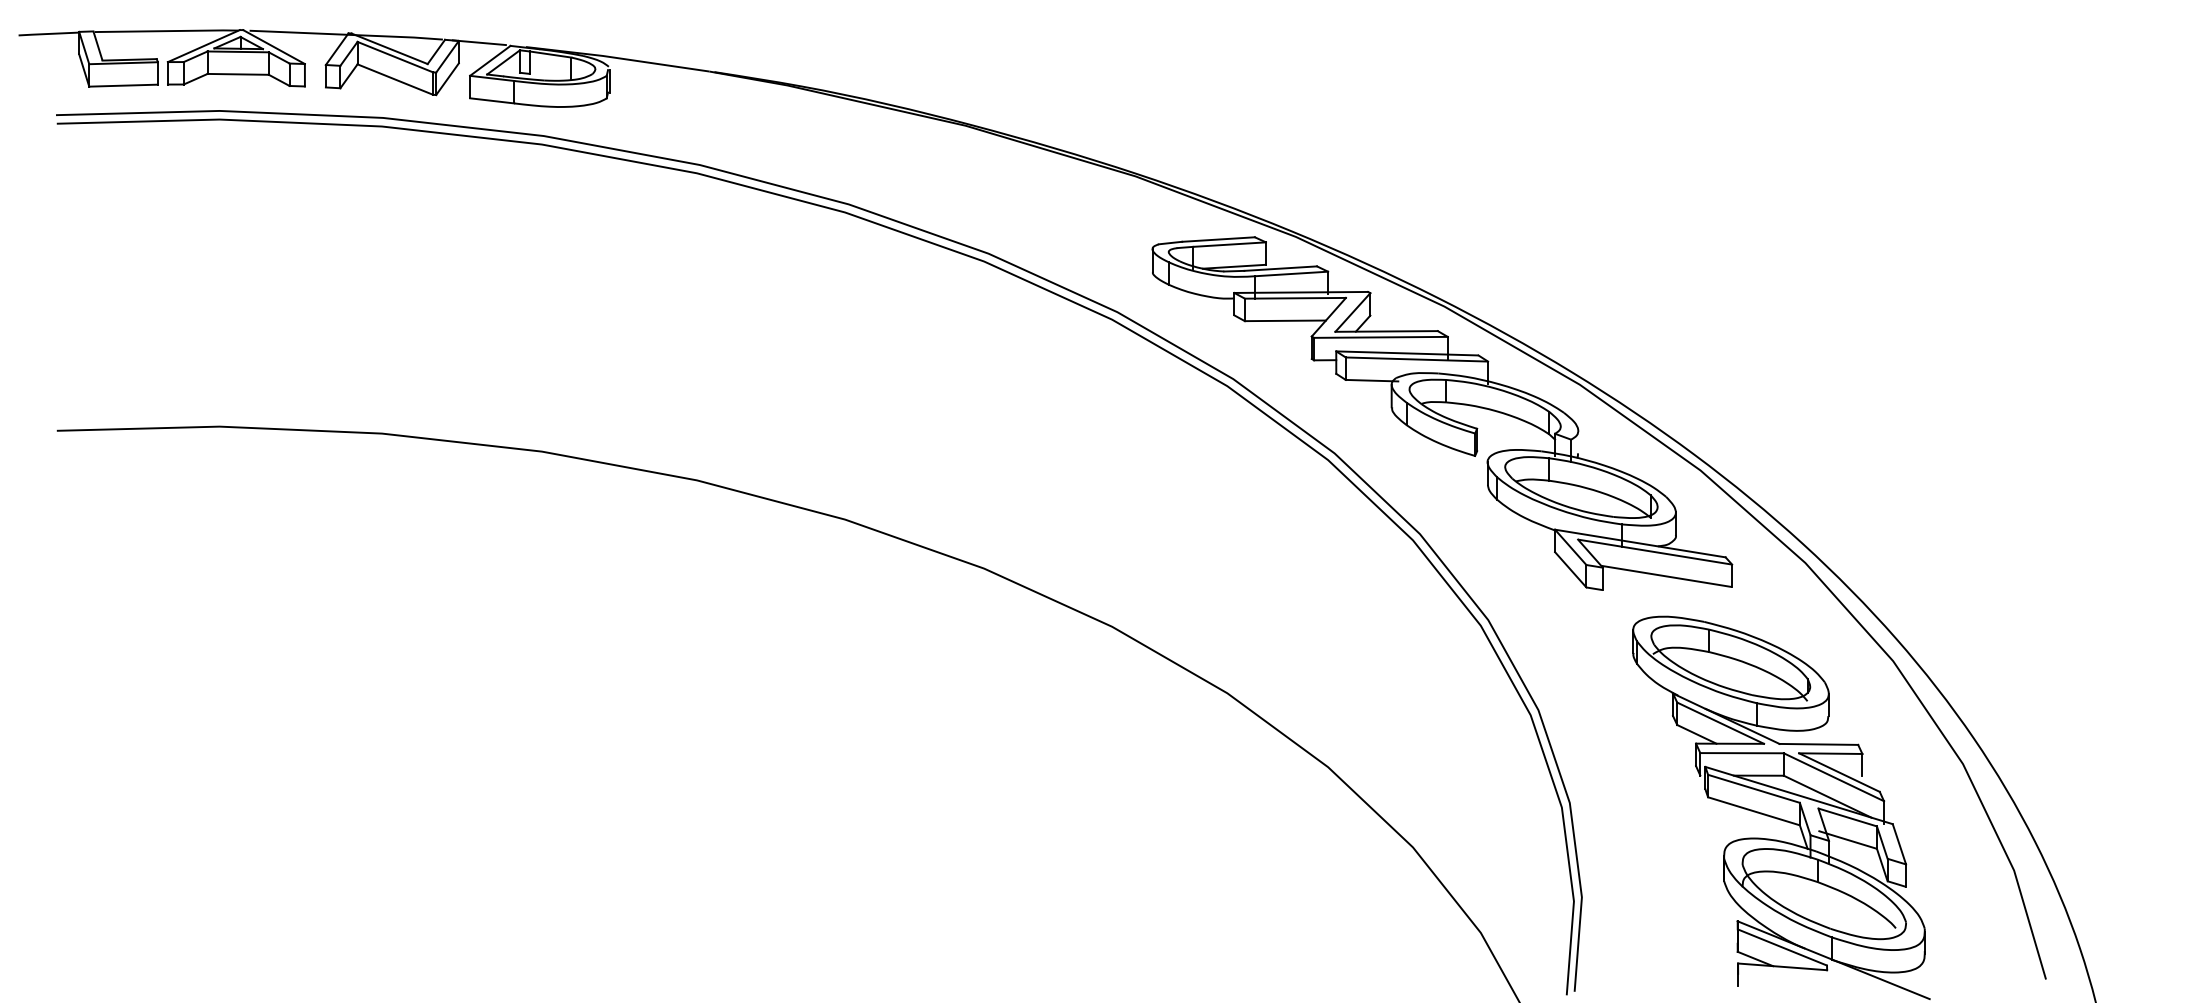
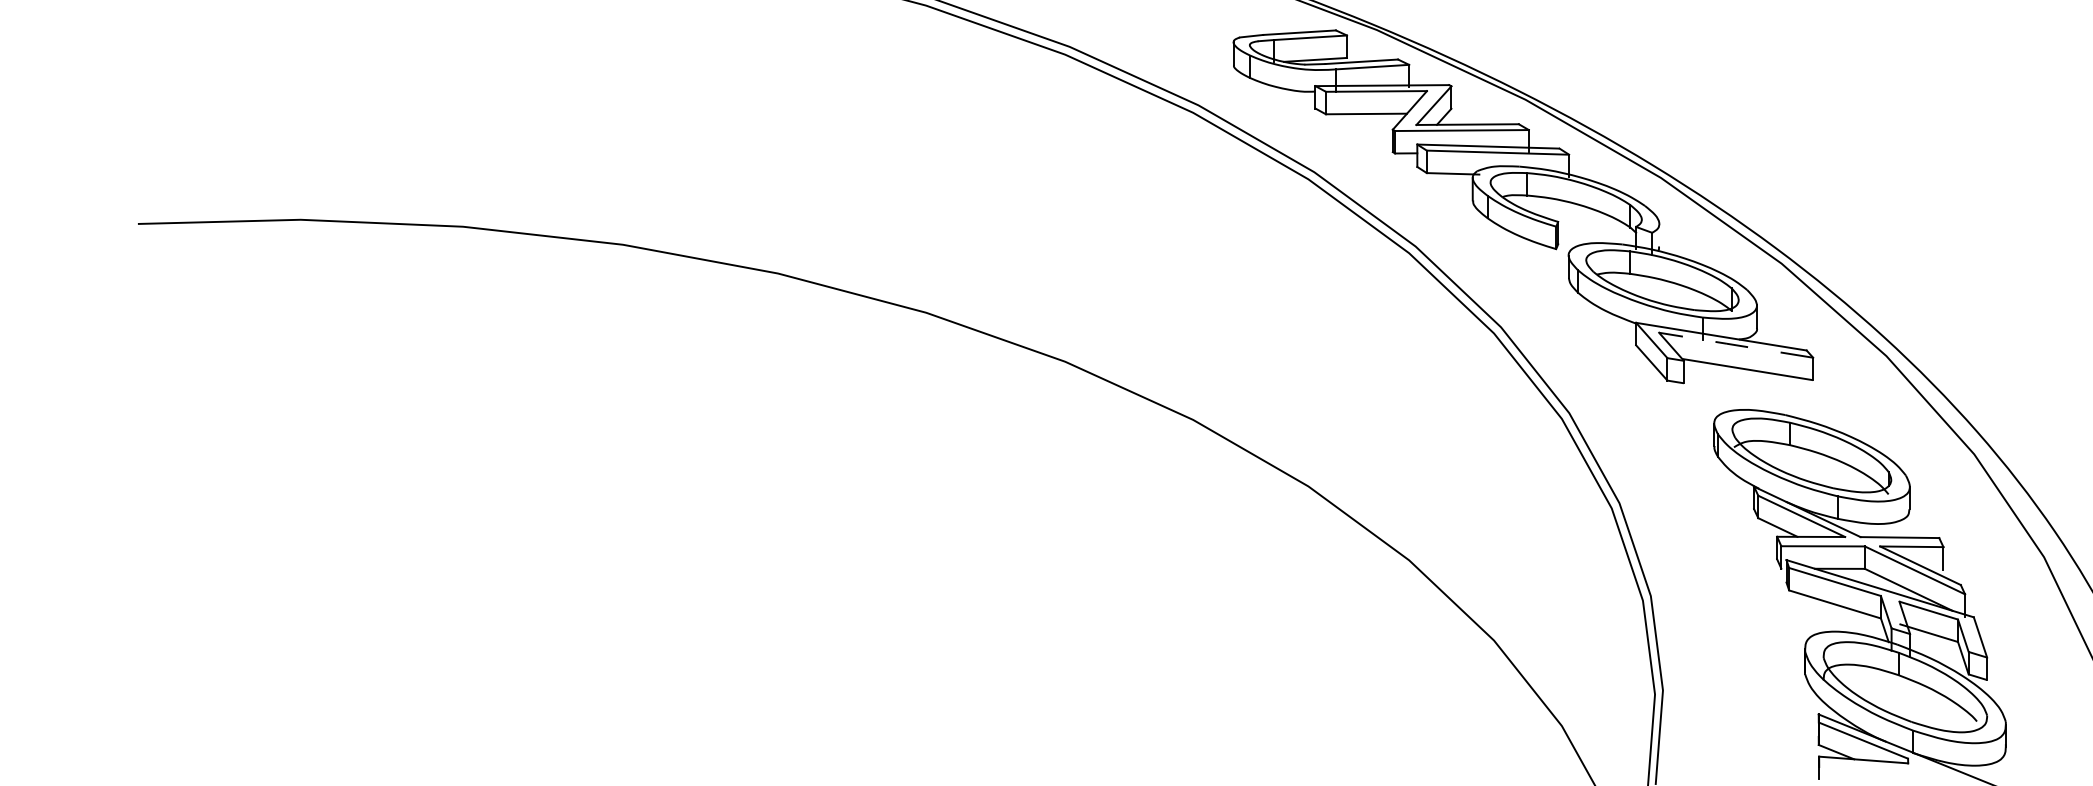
line: (1654, 552) -> (1735, 345), solid -> dashed

